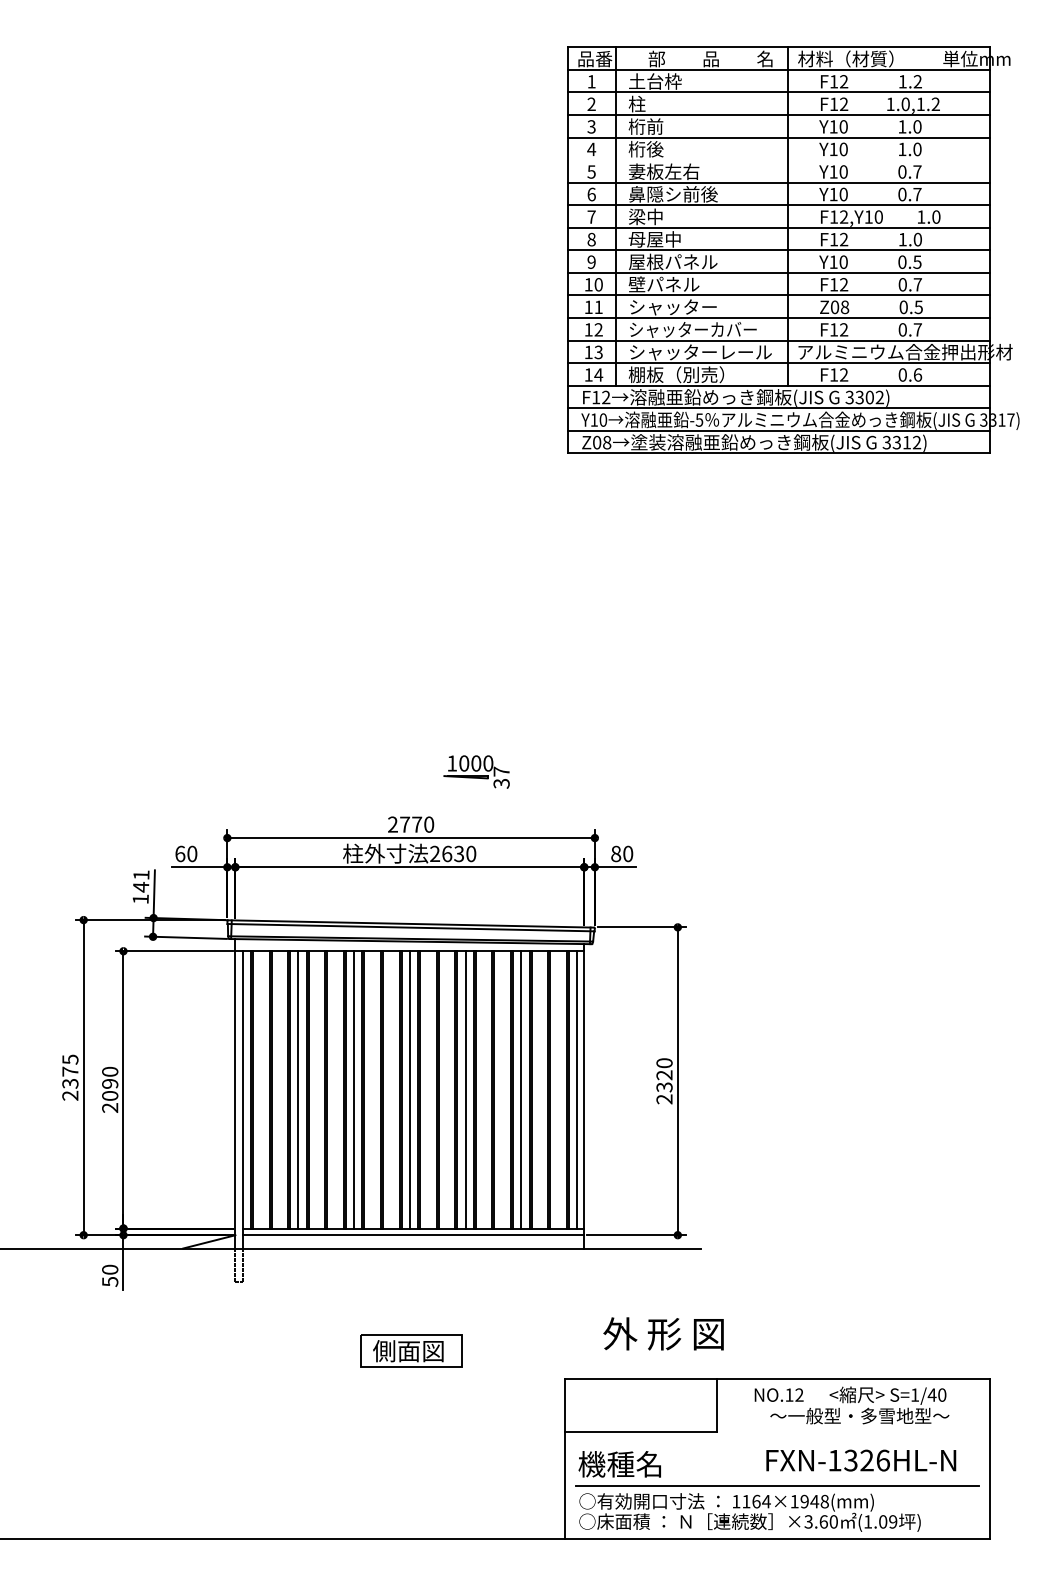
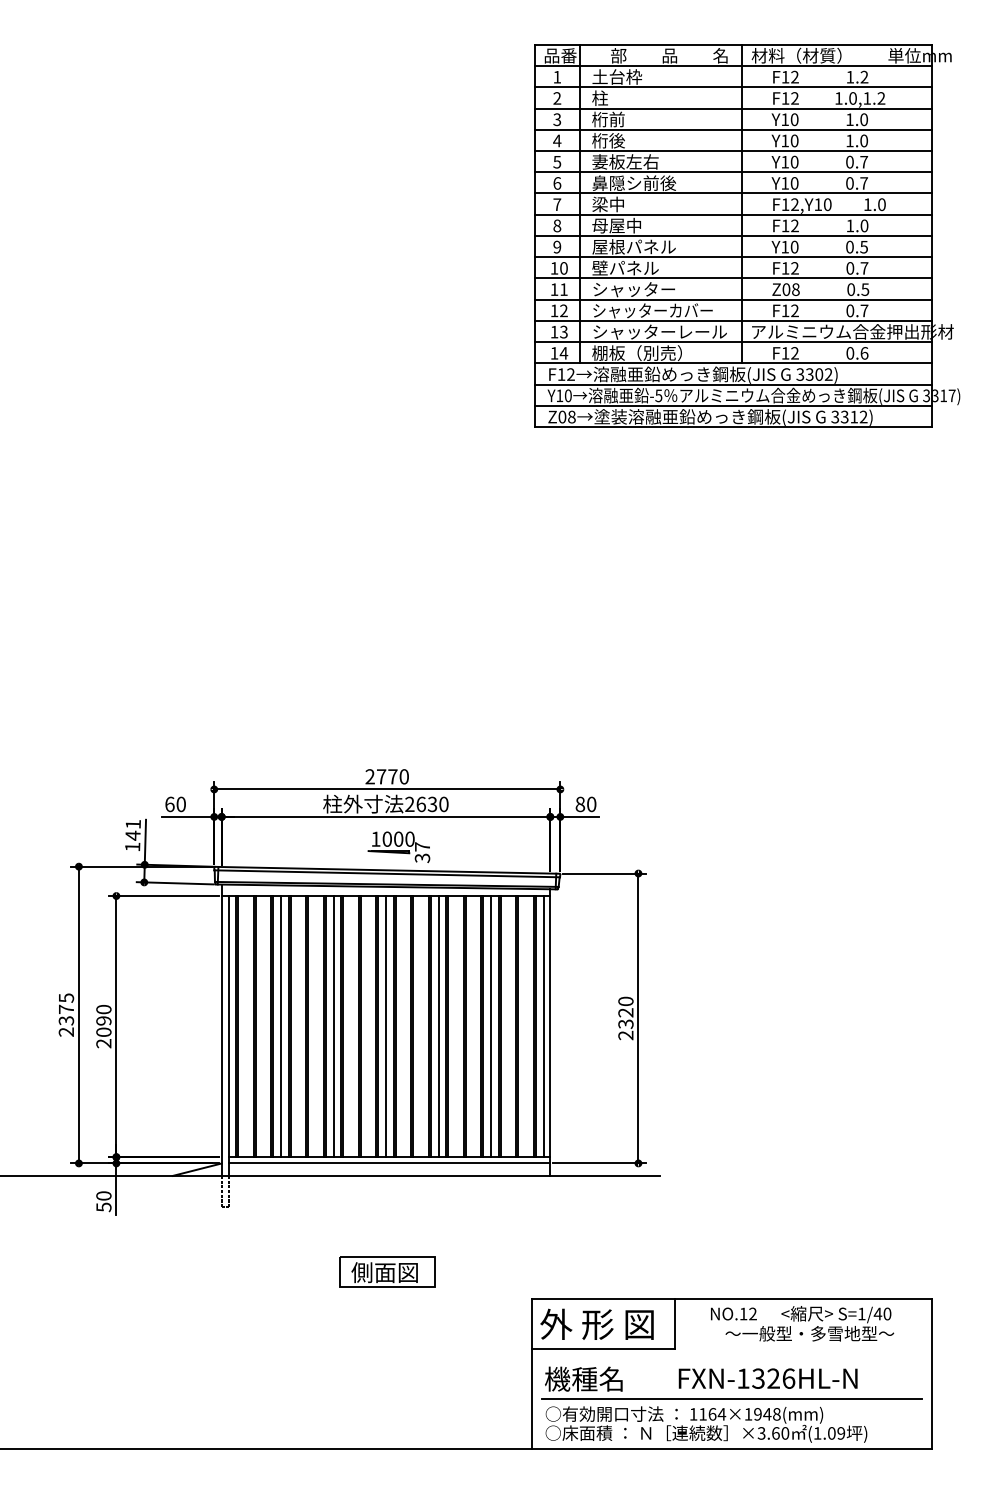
line: (777, 160) -> (732, 151), added
part: (476, 771) -> (398, 846), moved
text: (663, 1332) -> (596, 1323), moved
text: (860, 1460) -> (767, 1378), moved

